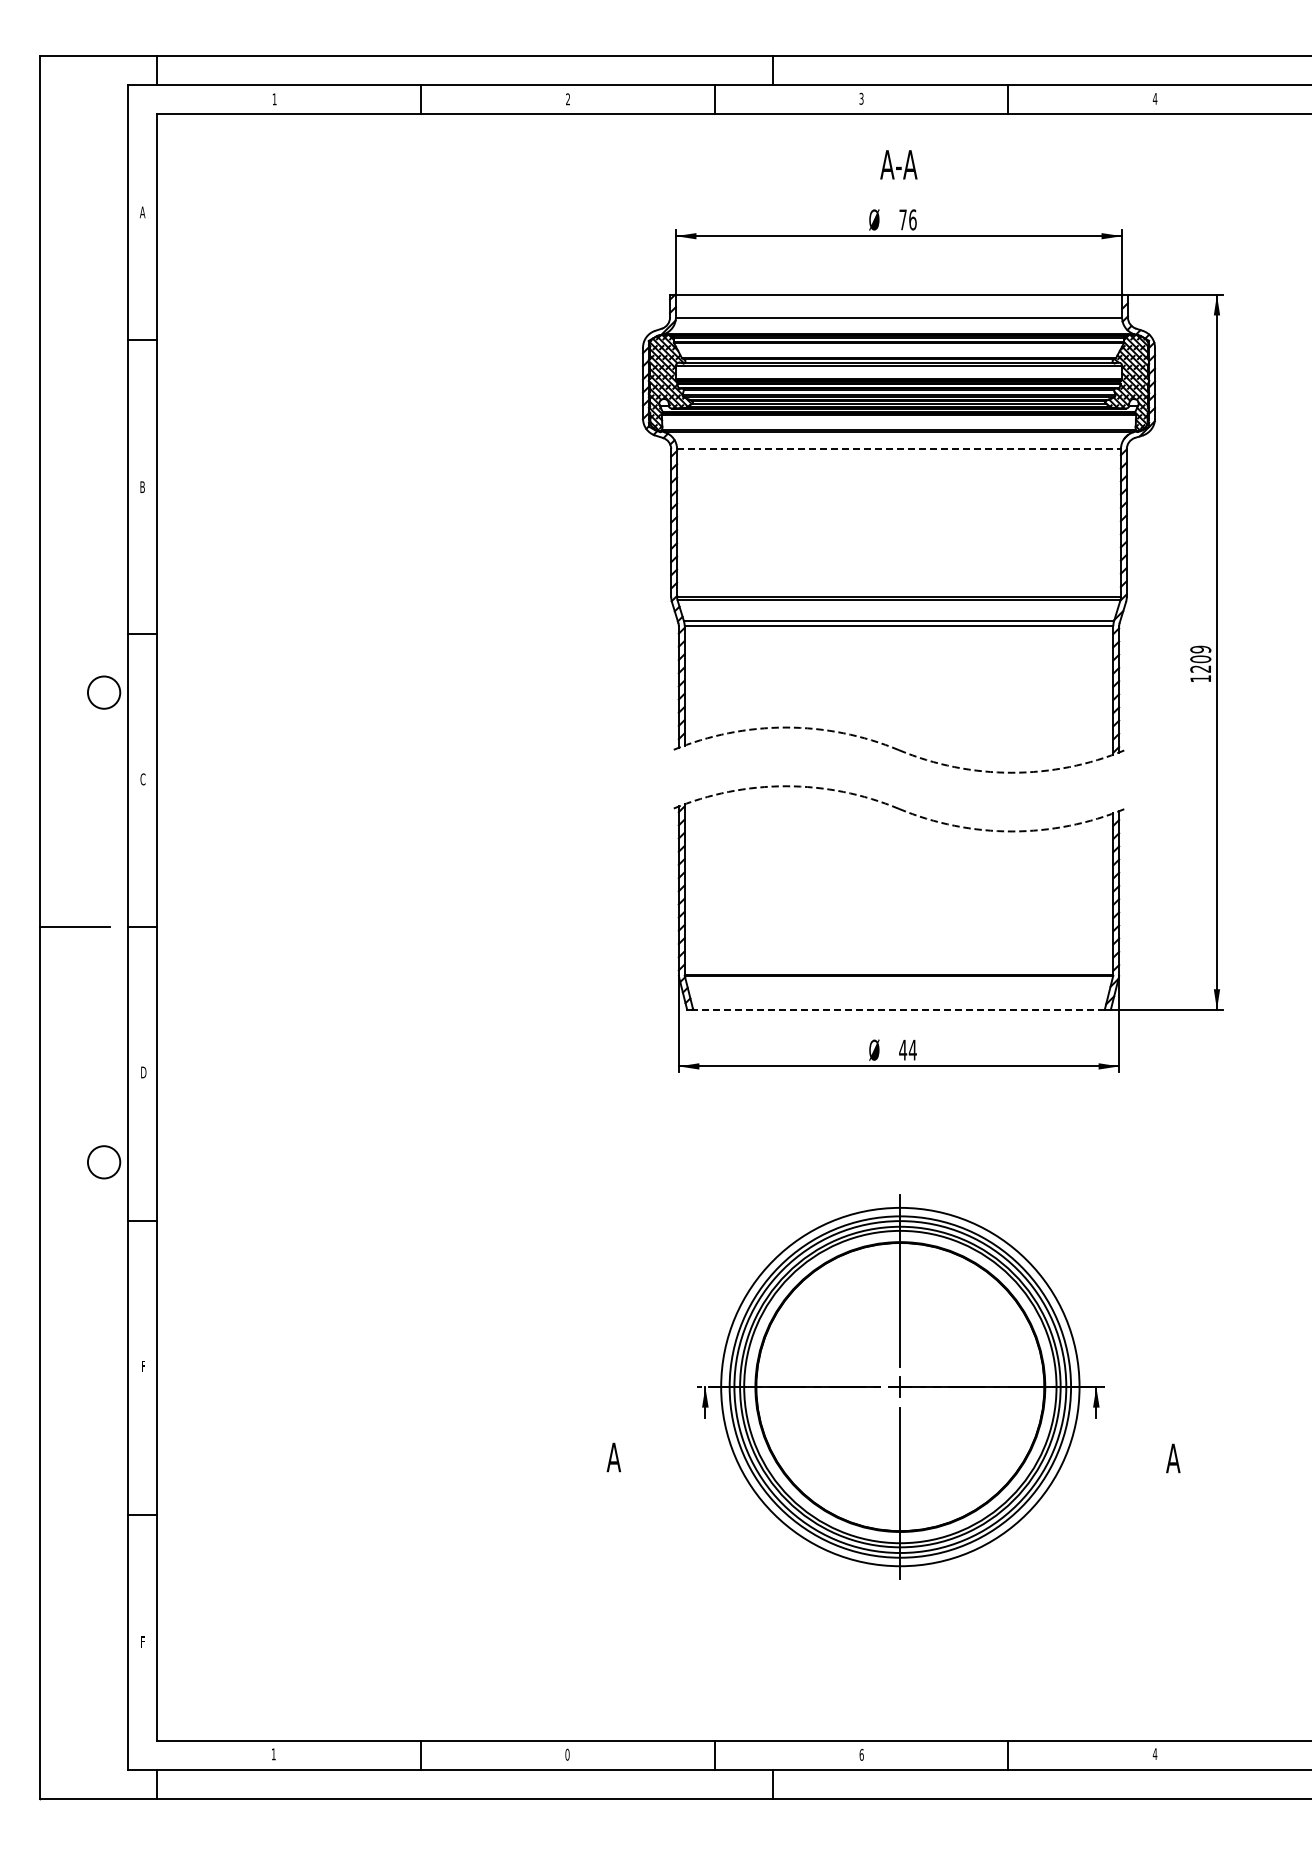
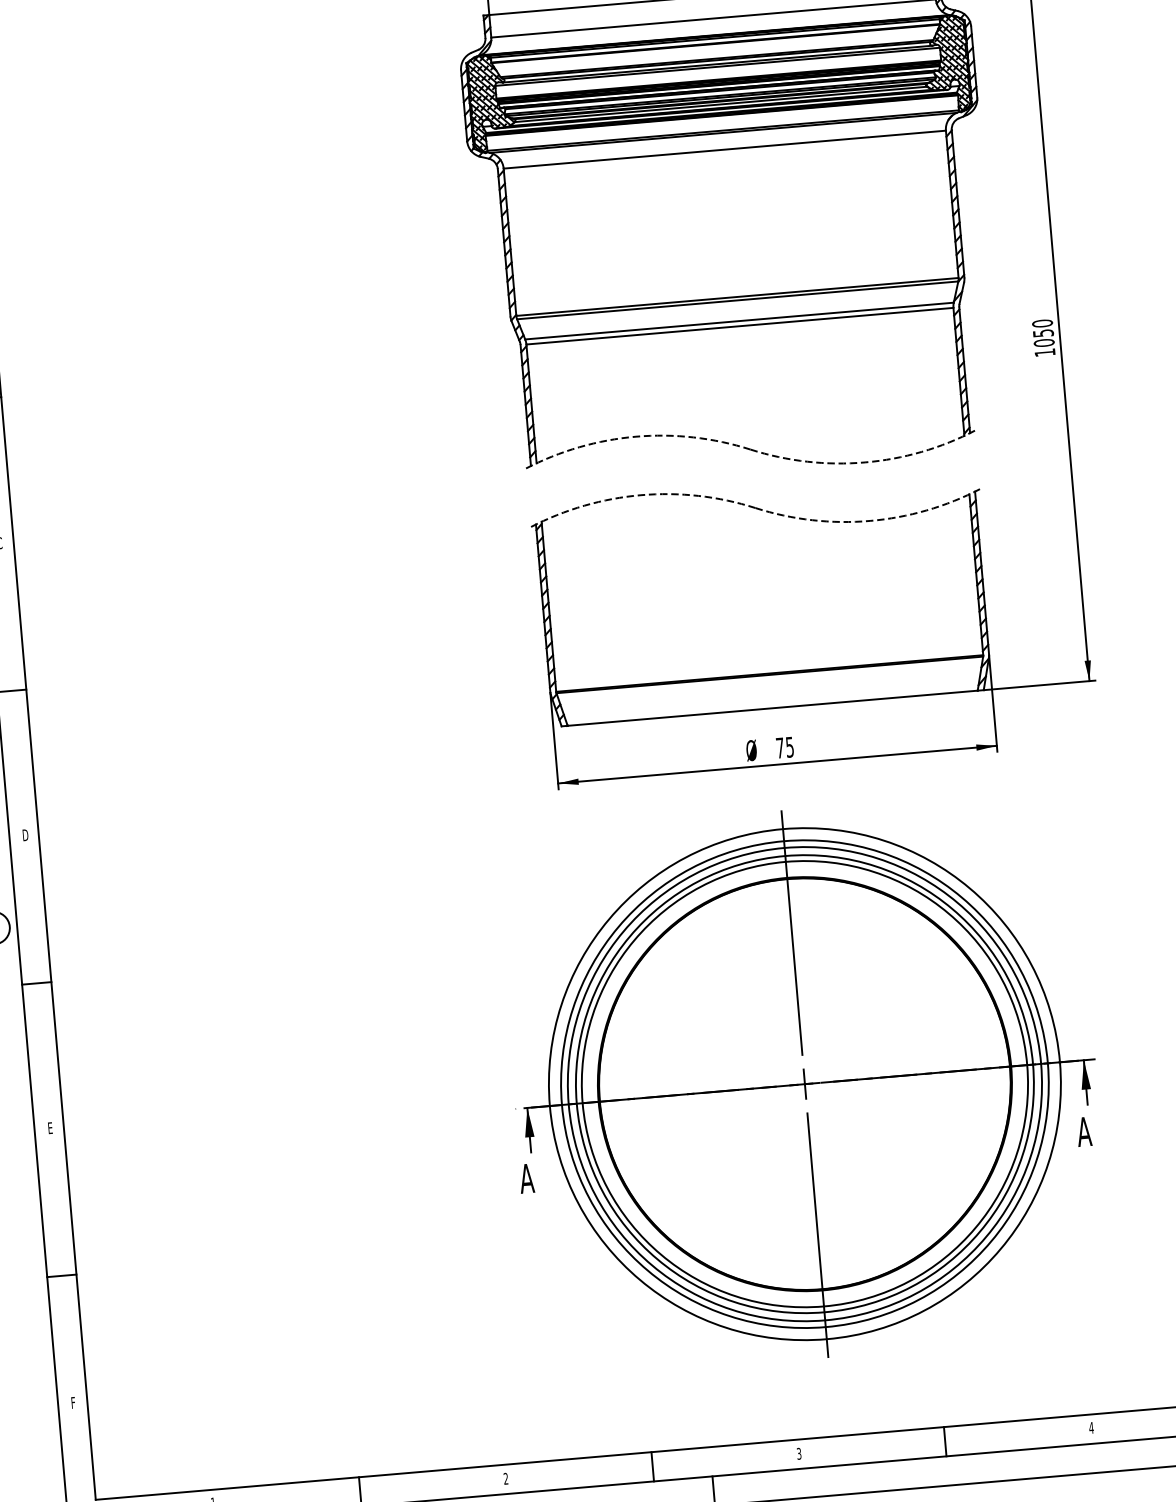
line: (899, 449) -> (725, 149), dashed -> solid
text: (1200, 658) -> (1043, 332), 1209 -> 1050
line: (899, 1009) -> (773, 707), dashed -> solid
text: (907, 1049) -> (784, 747), 44 -> 75
text: (143, 1366) -> (50, 1128), F -> E
part: (903, 1386) -> (809, 1083), size x1.43
text: (567, 1754) -> (506, 1478), 0 -> 2
text: (861, 1754) -> (798, 1453), 6 -> 3

